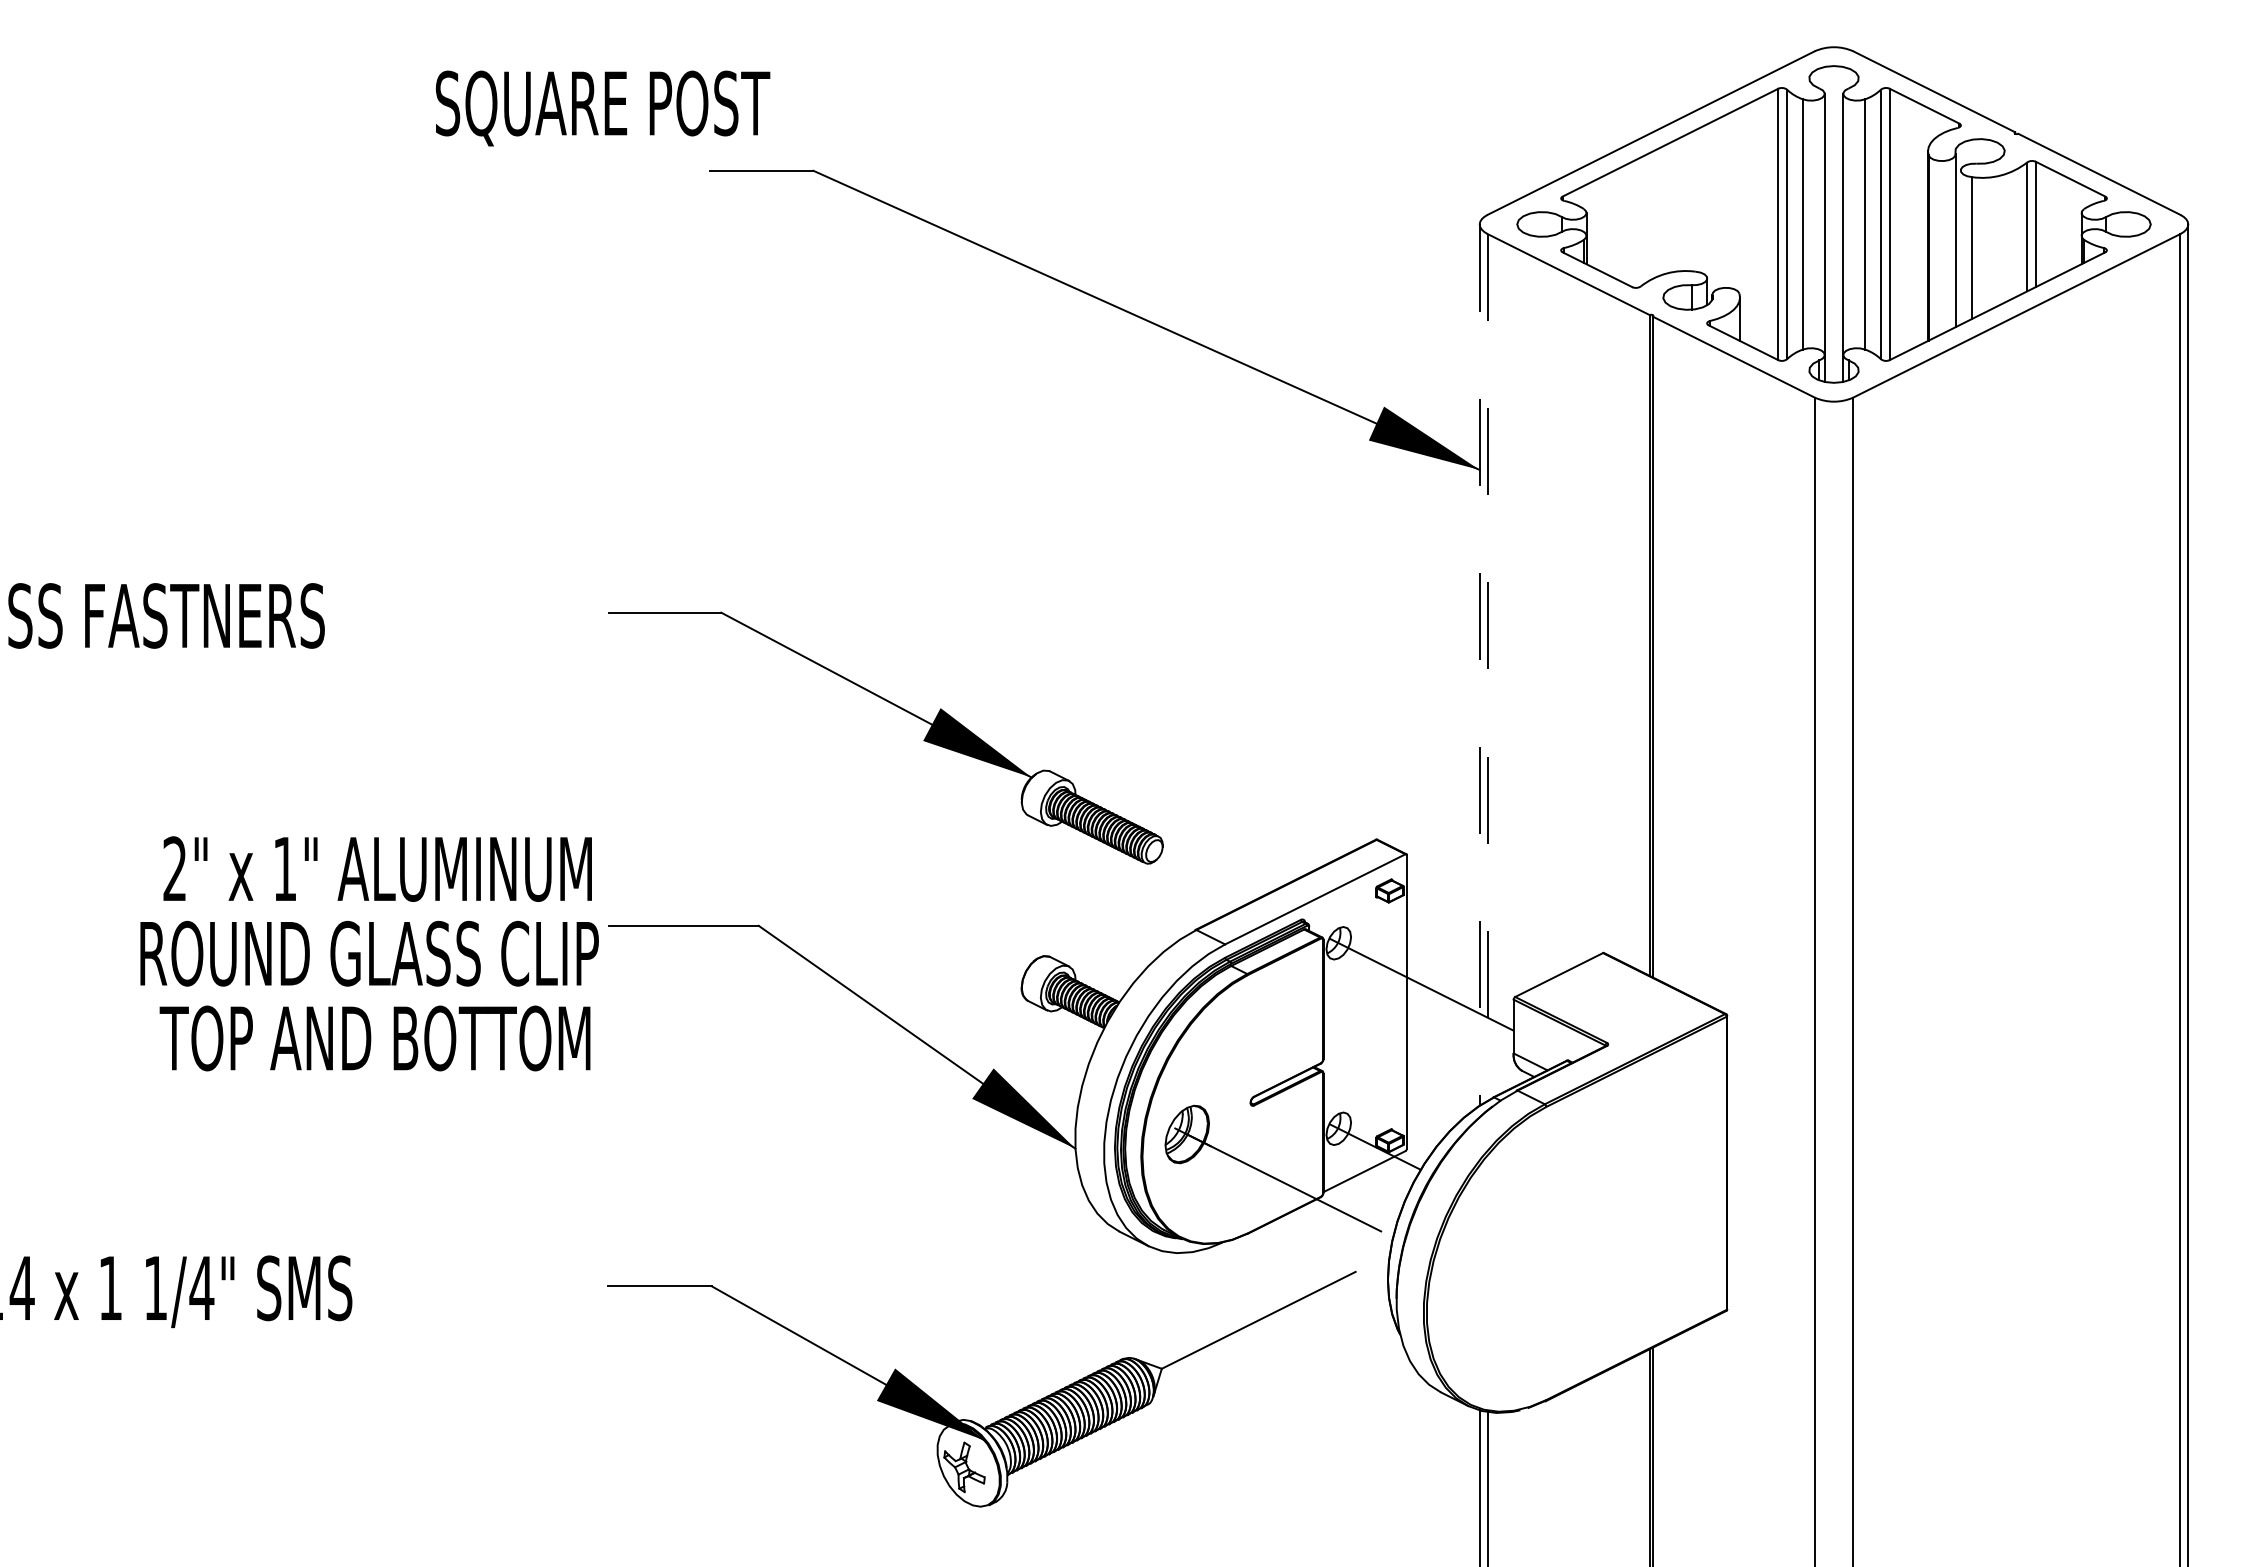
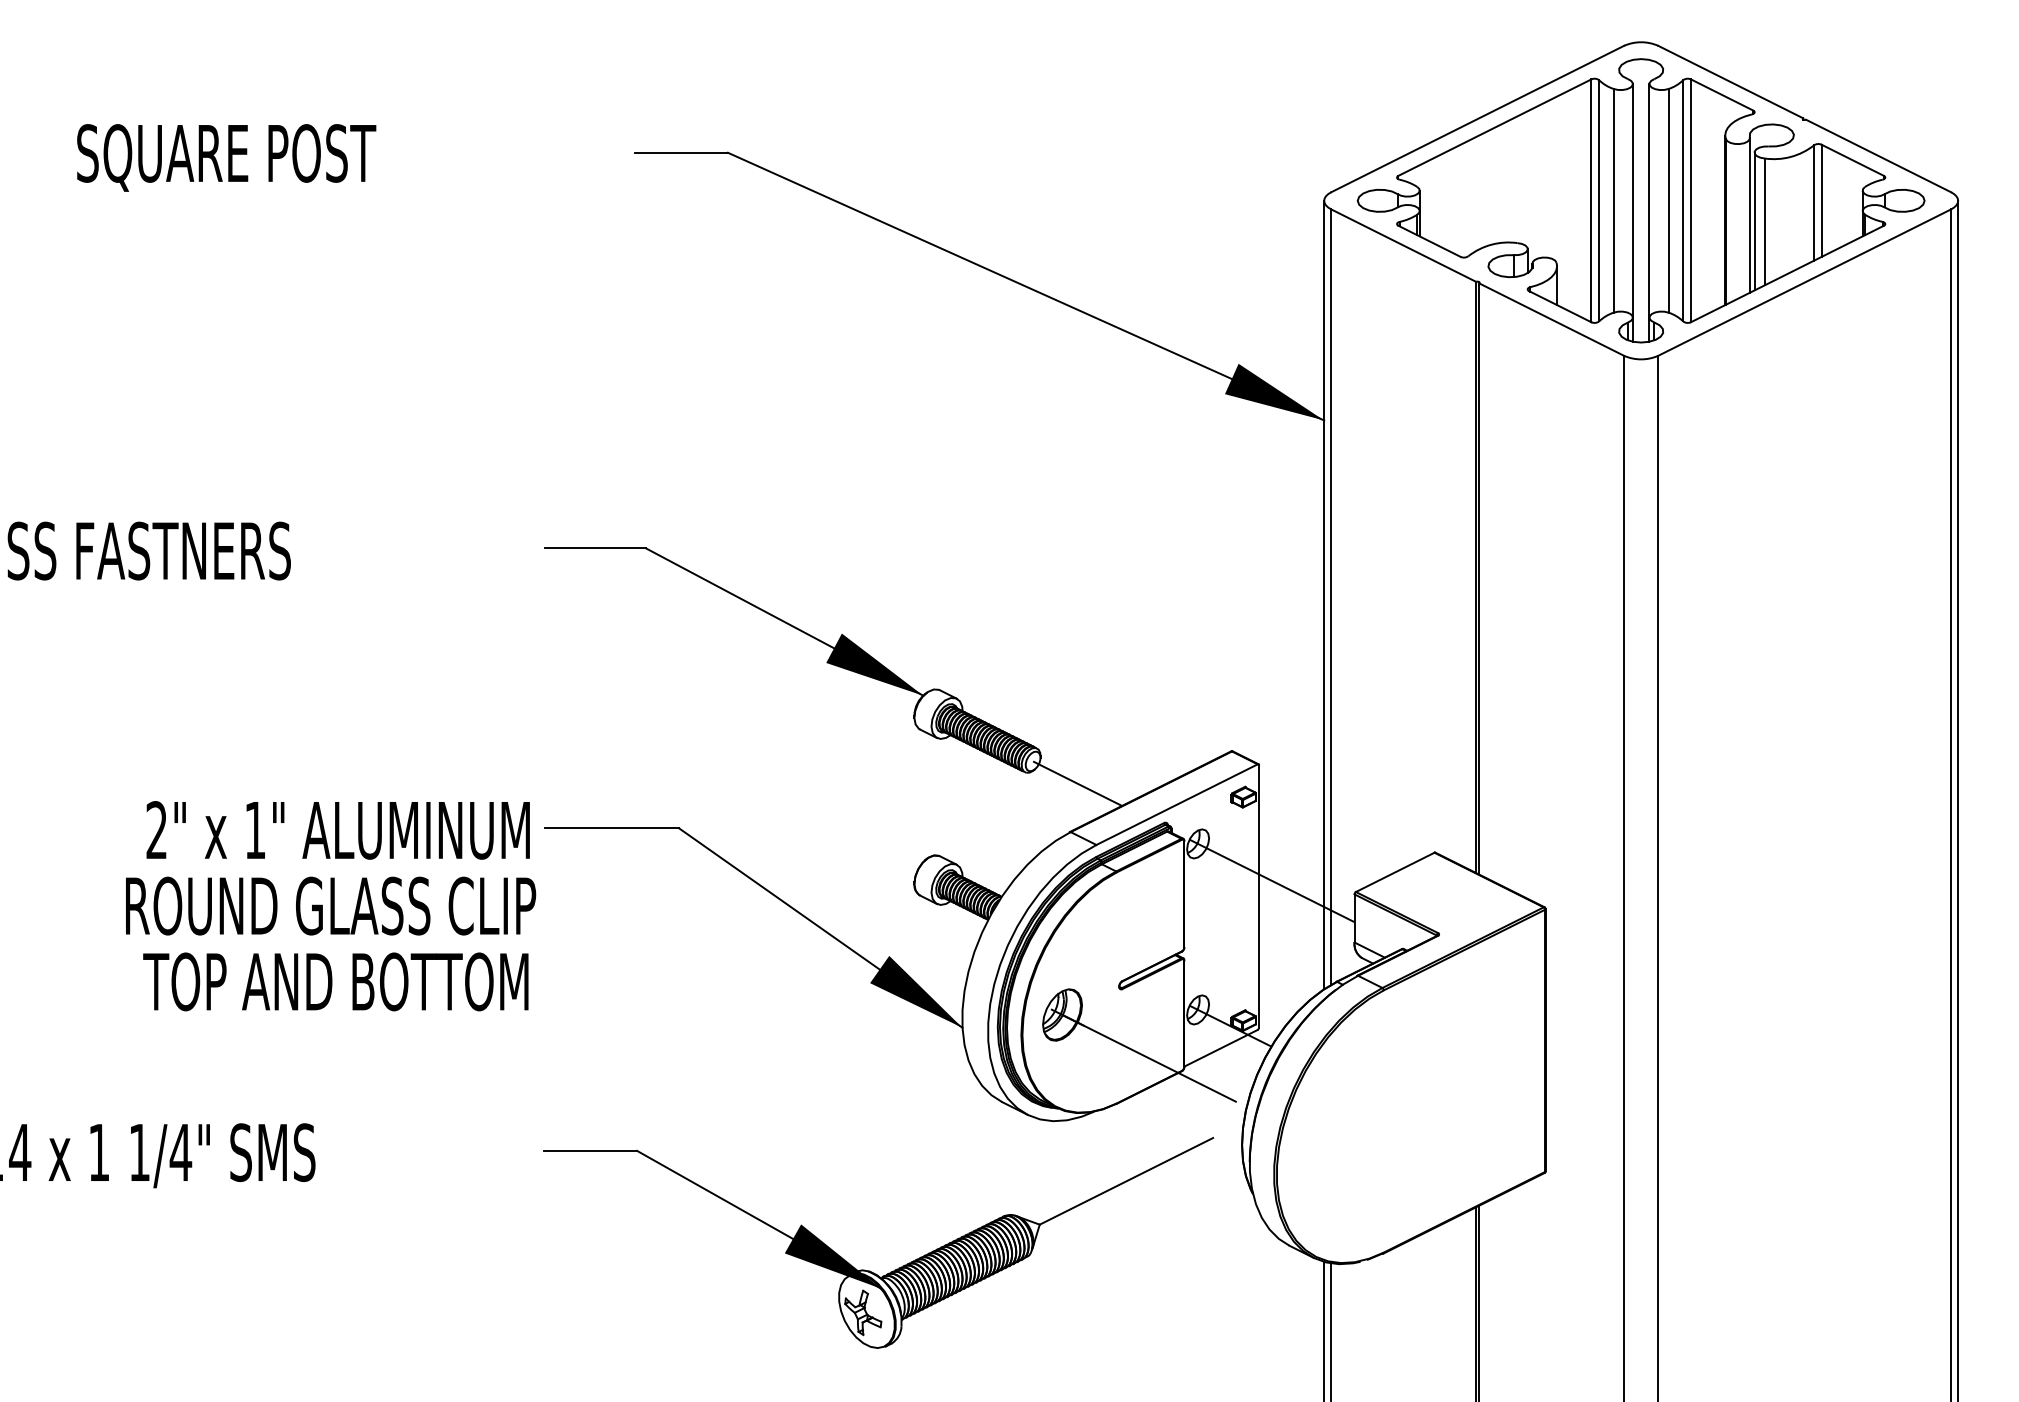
text: (603, 108) -> (227, 157), moved
line: (1960, 247) -> (1754, 221), added
line: (1479, 665) -> (1323, 595), dashed -> solid
line: (1487, 667) -> (1331, 597), dashed -> solid
line: (1203, 875) -> (1077, 783), added
text: (369, 953) -> (330, 905), moved

